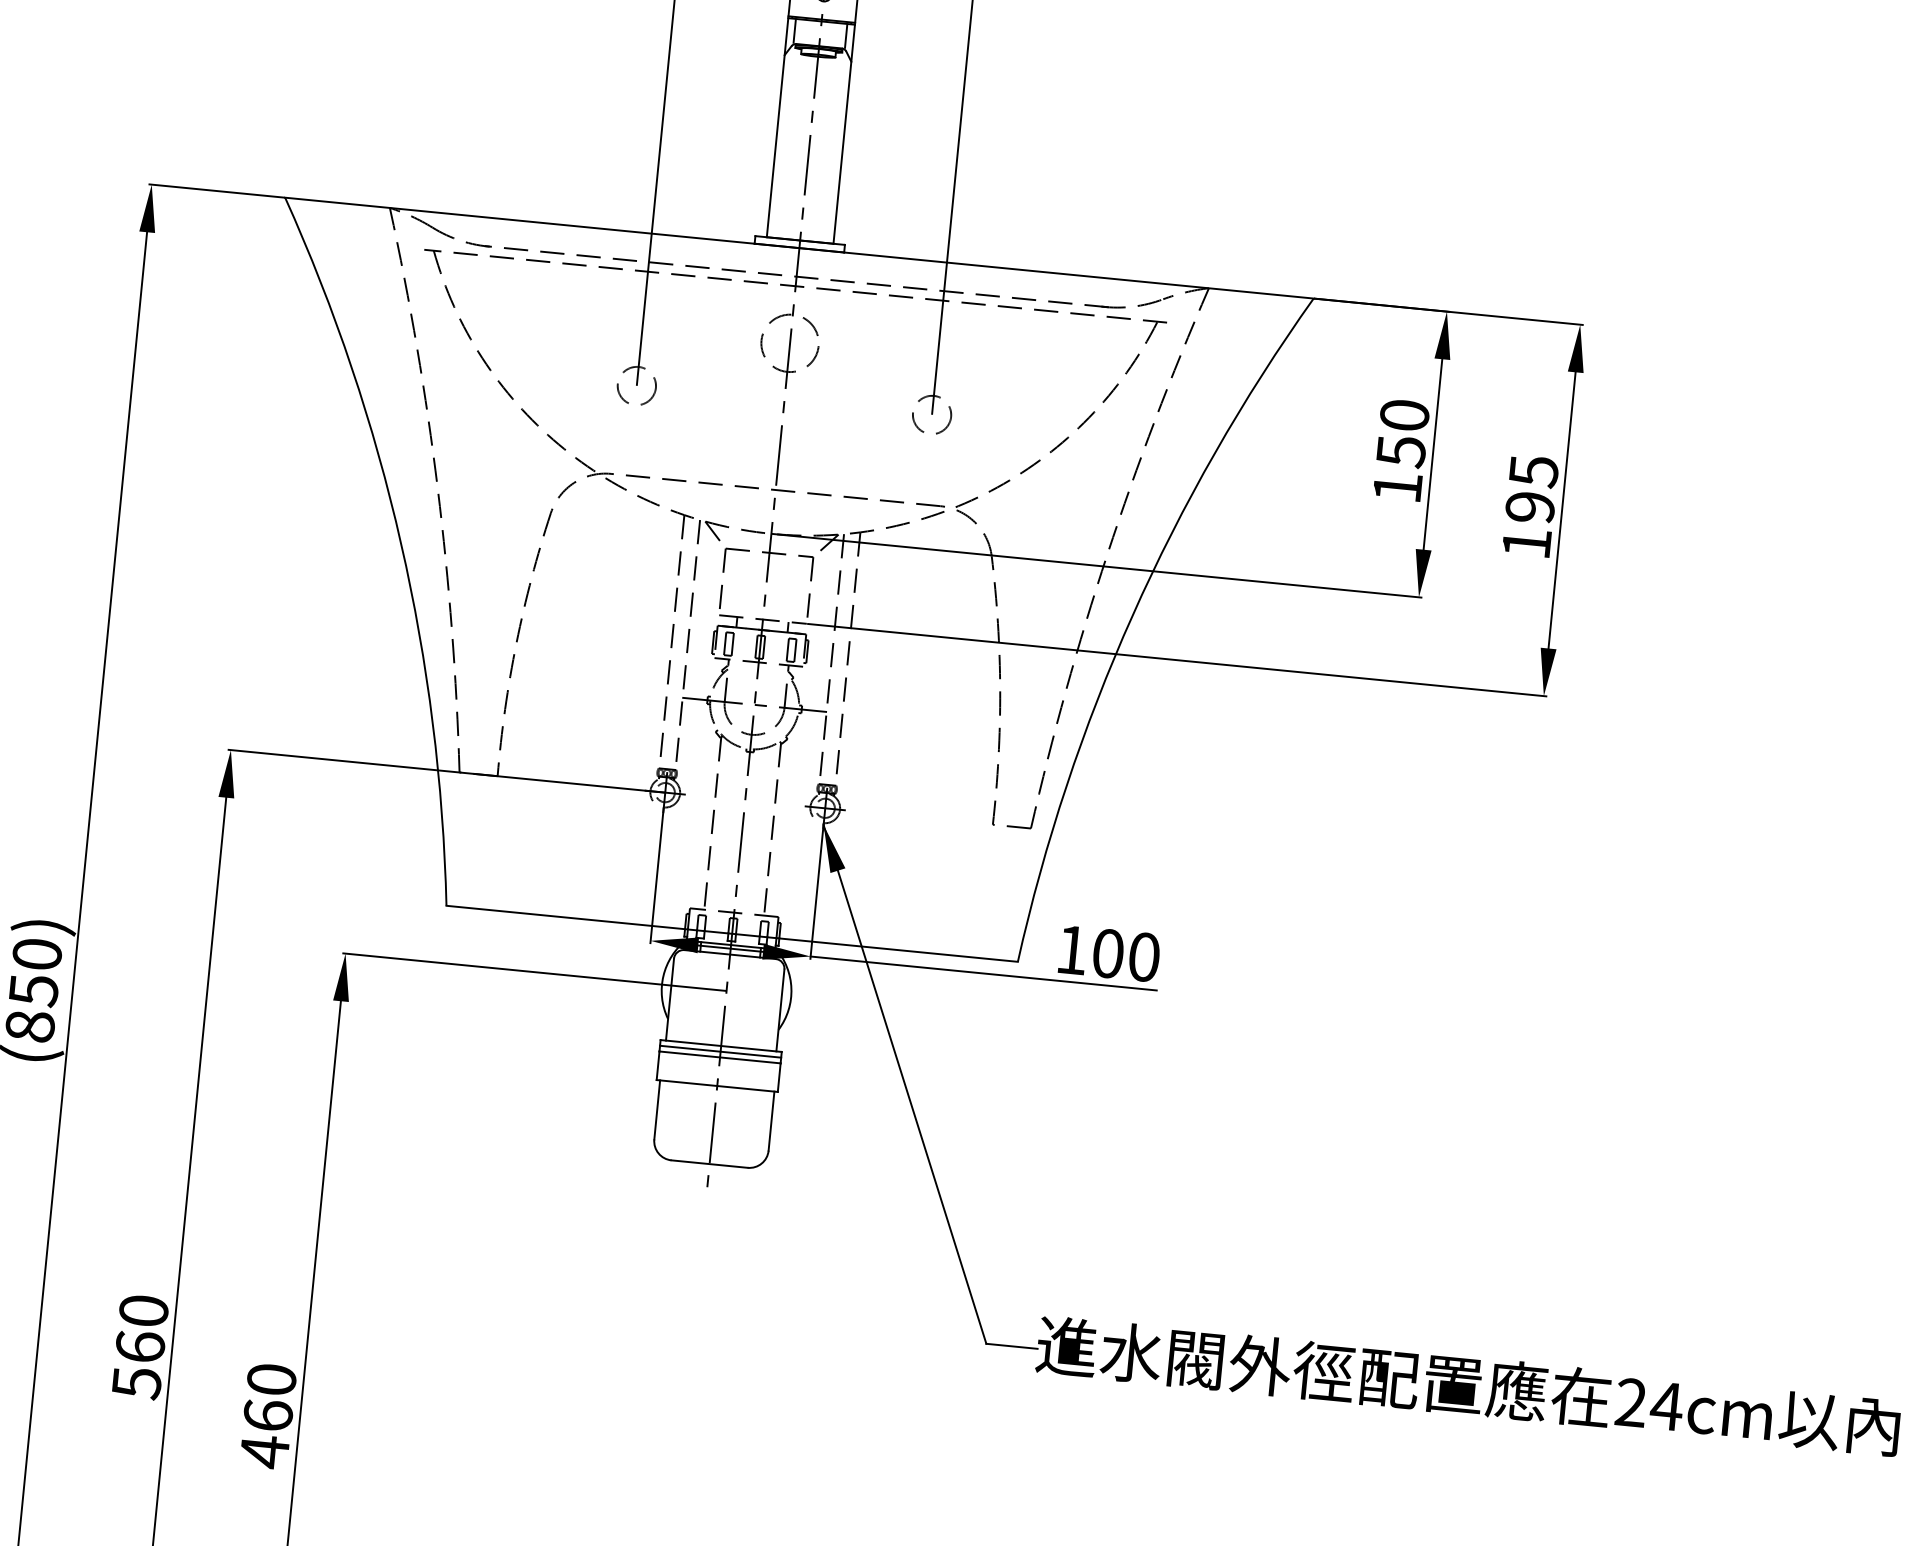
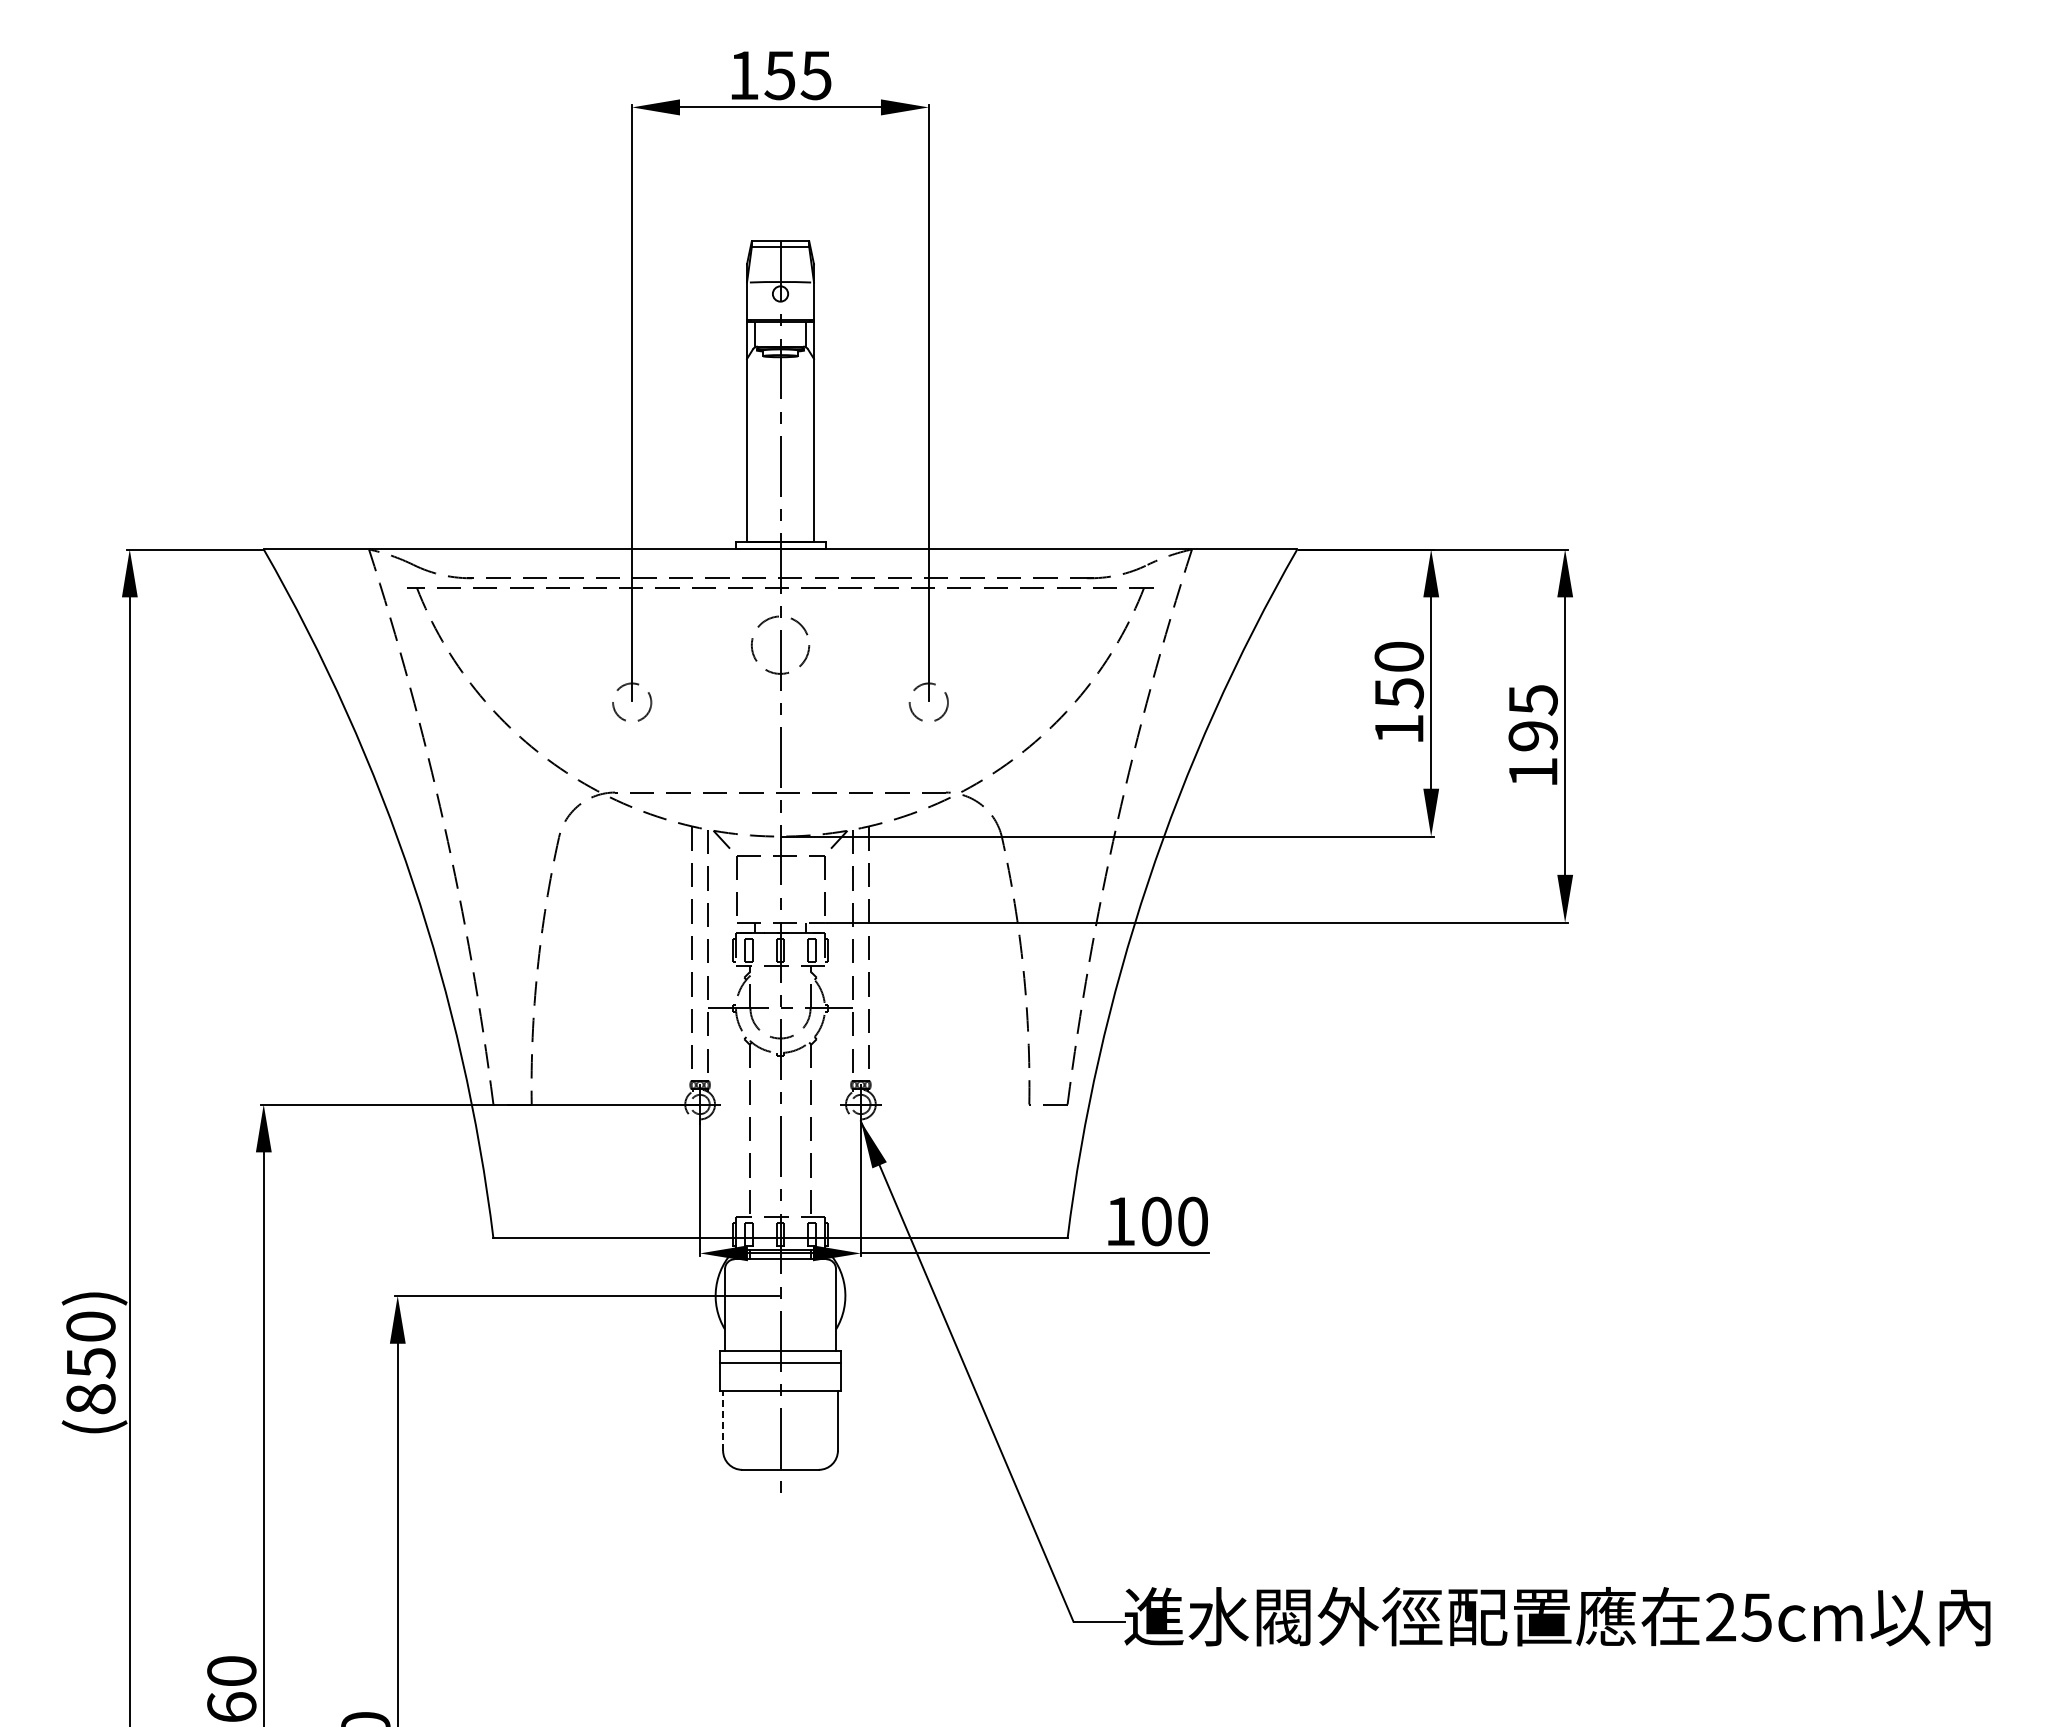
line: (720, 1051) -> (780, 1356), removed
line: (657, 1110) -> (723, 1421), solid -> dashed
text: (1666, 1406) -> (1756, 1617), 24cm -> 25cm

